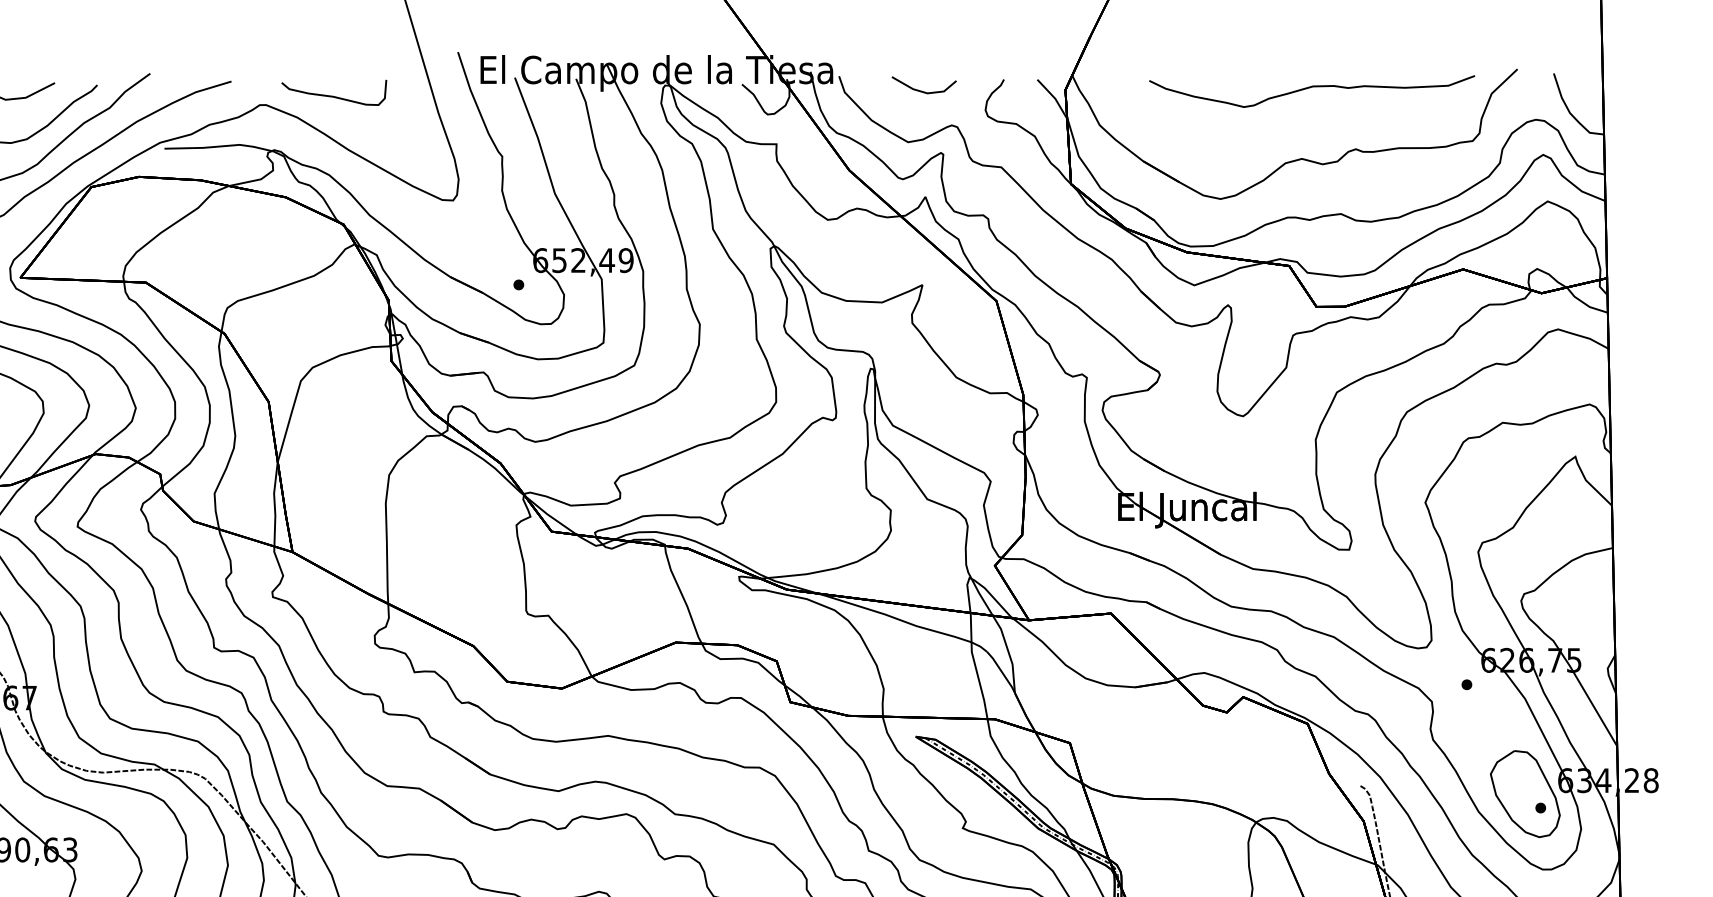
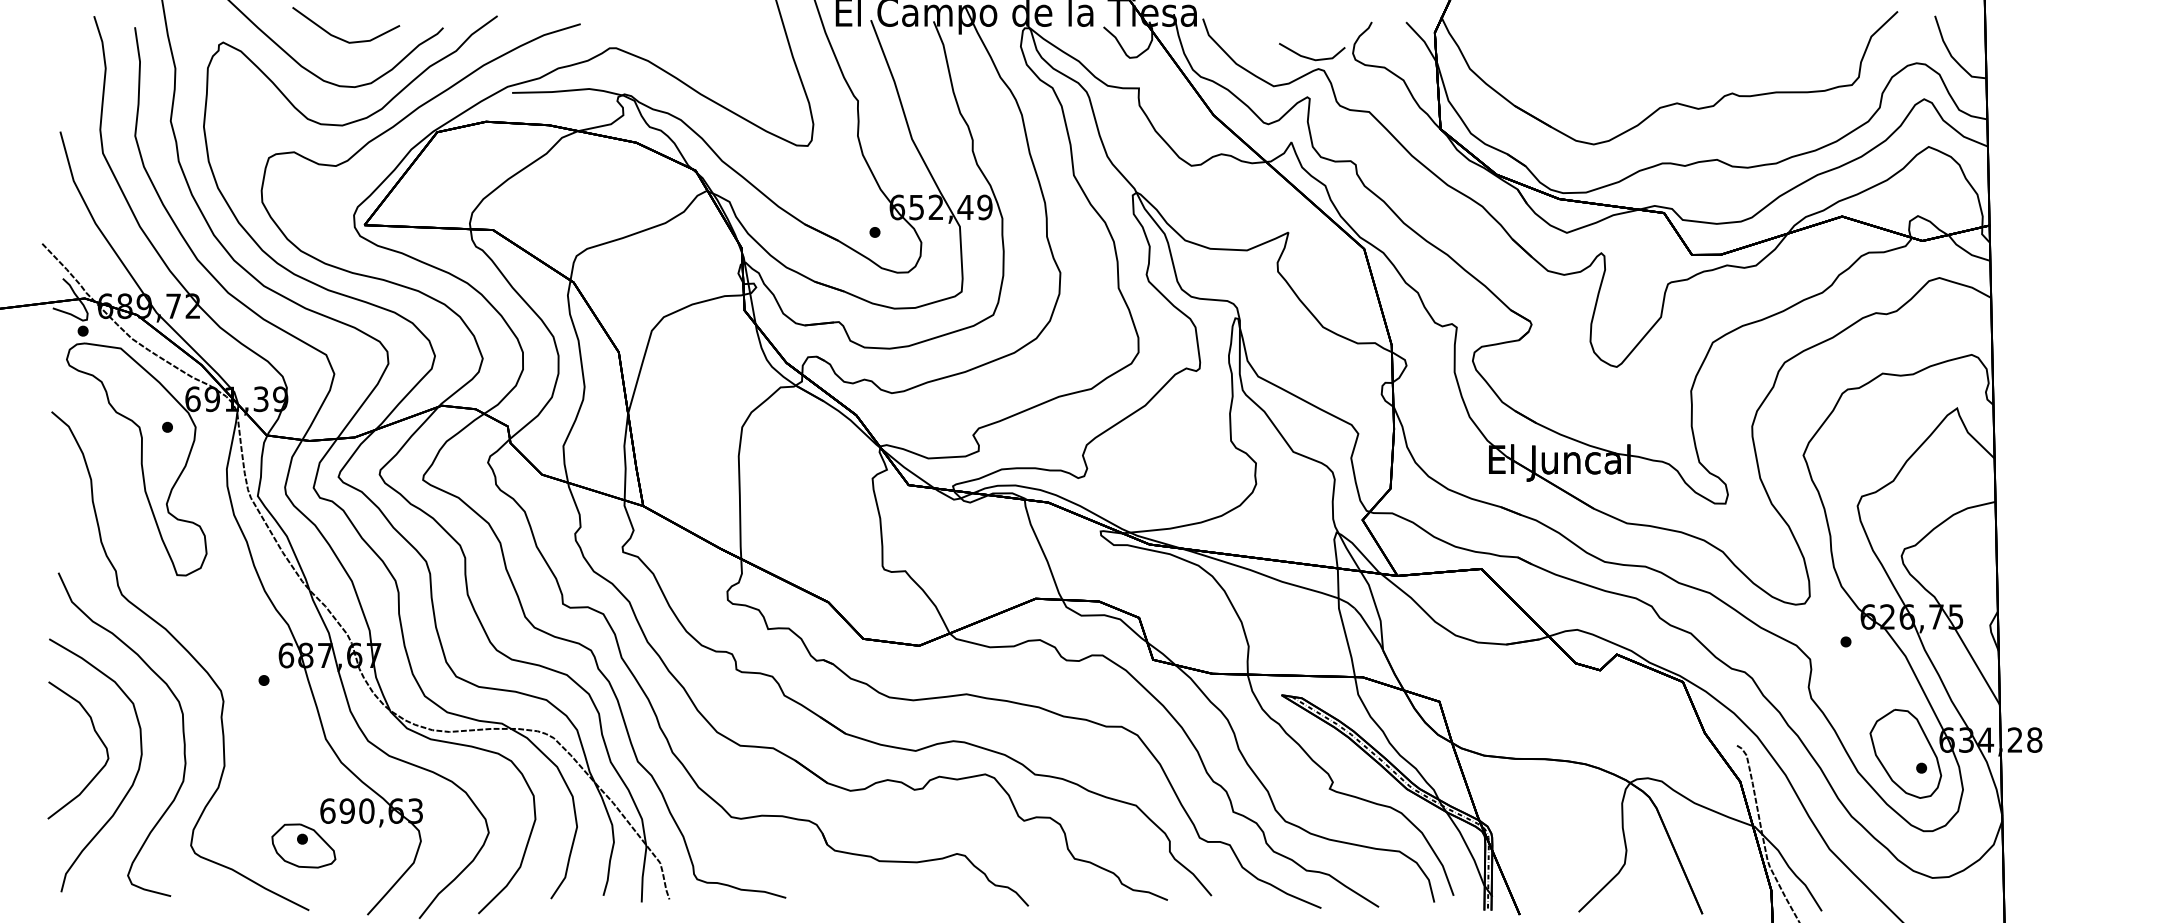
curve: (1312, 87) -> (1687, 30), removed
line: (922, 90) -> (1310, 57), moved
curve: (333, 95) -> (685, 38), removed

